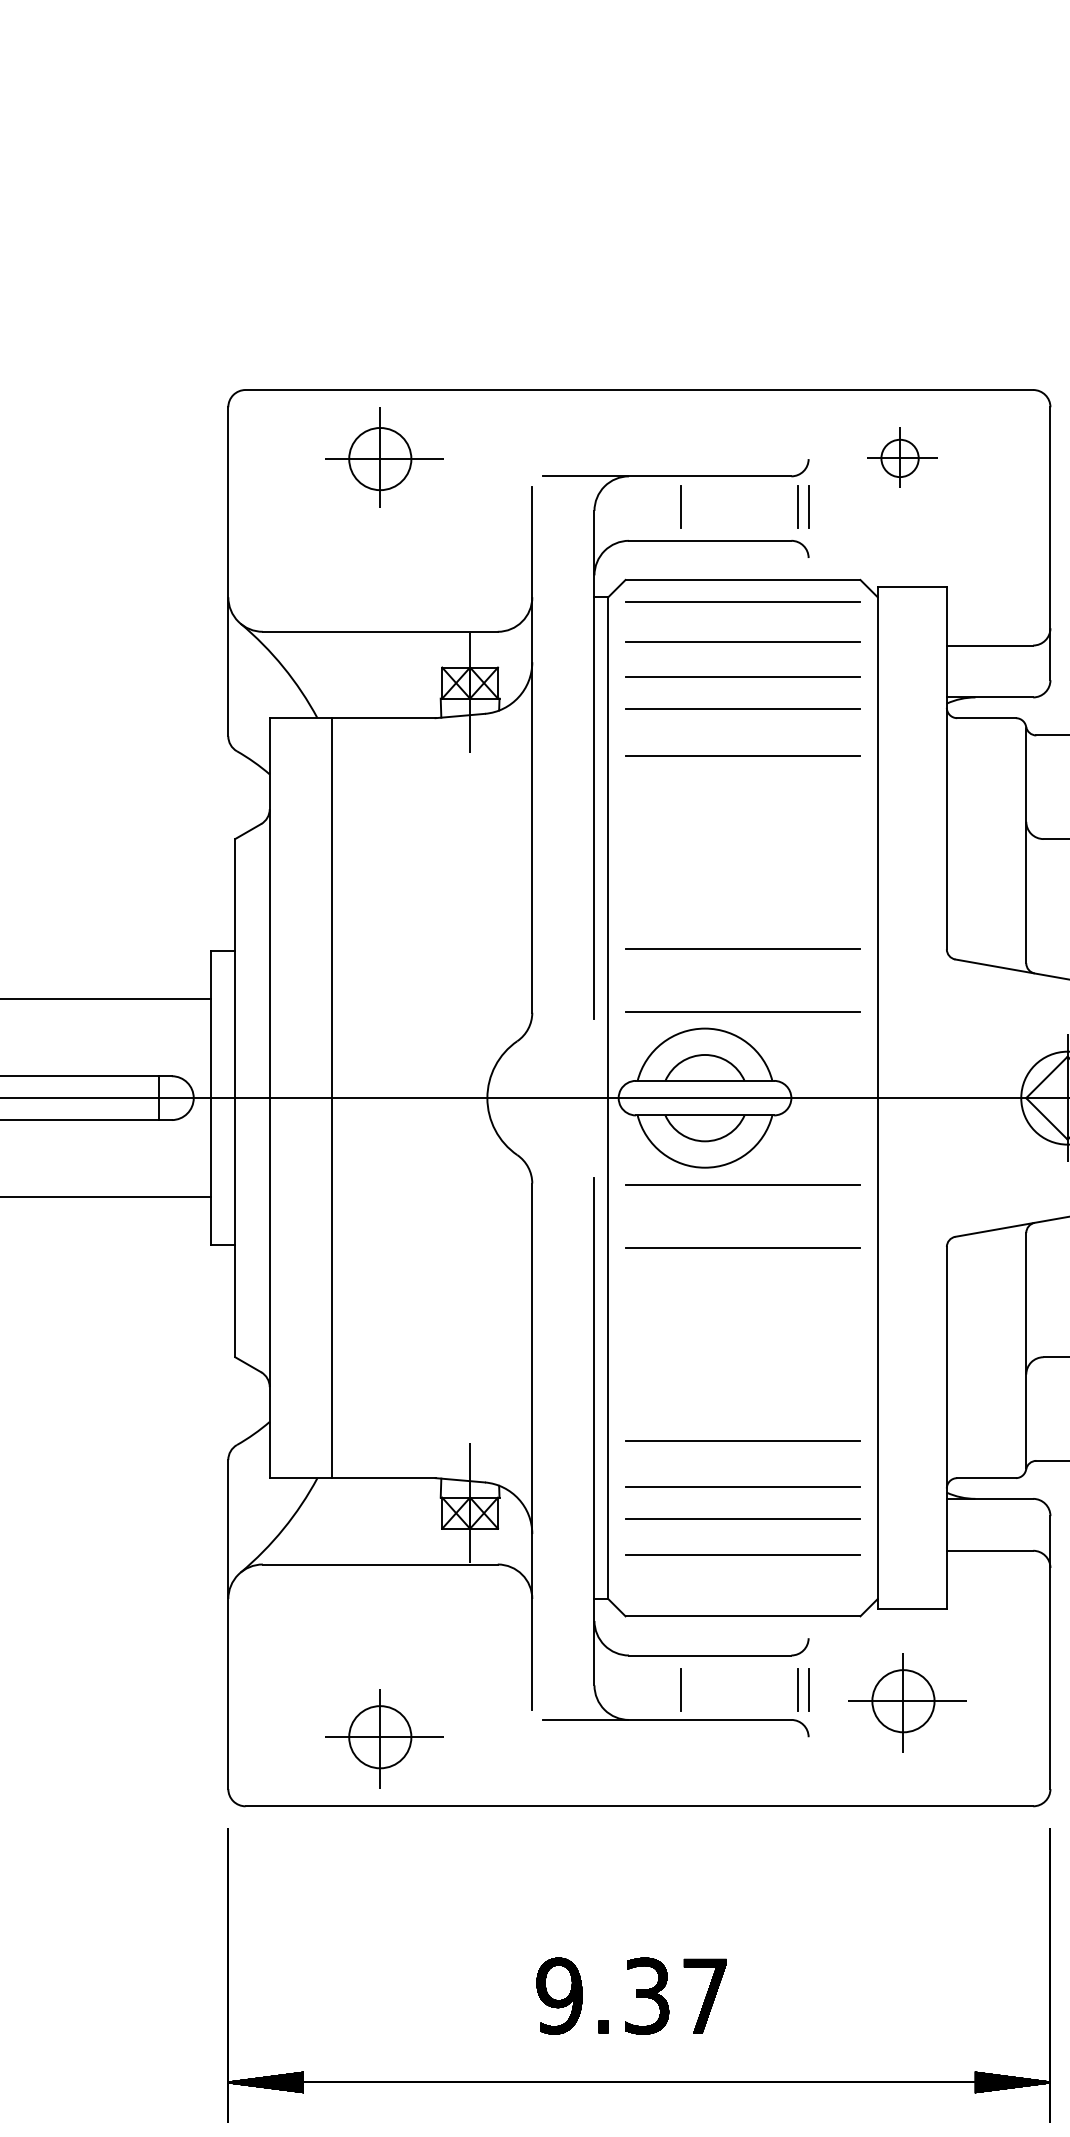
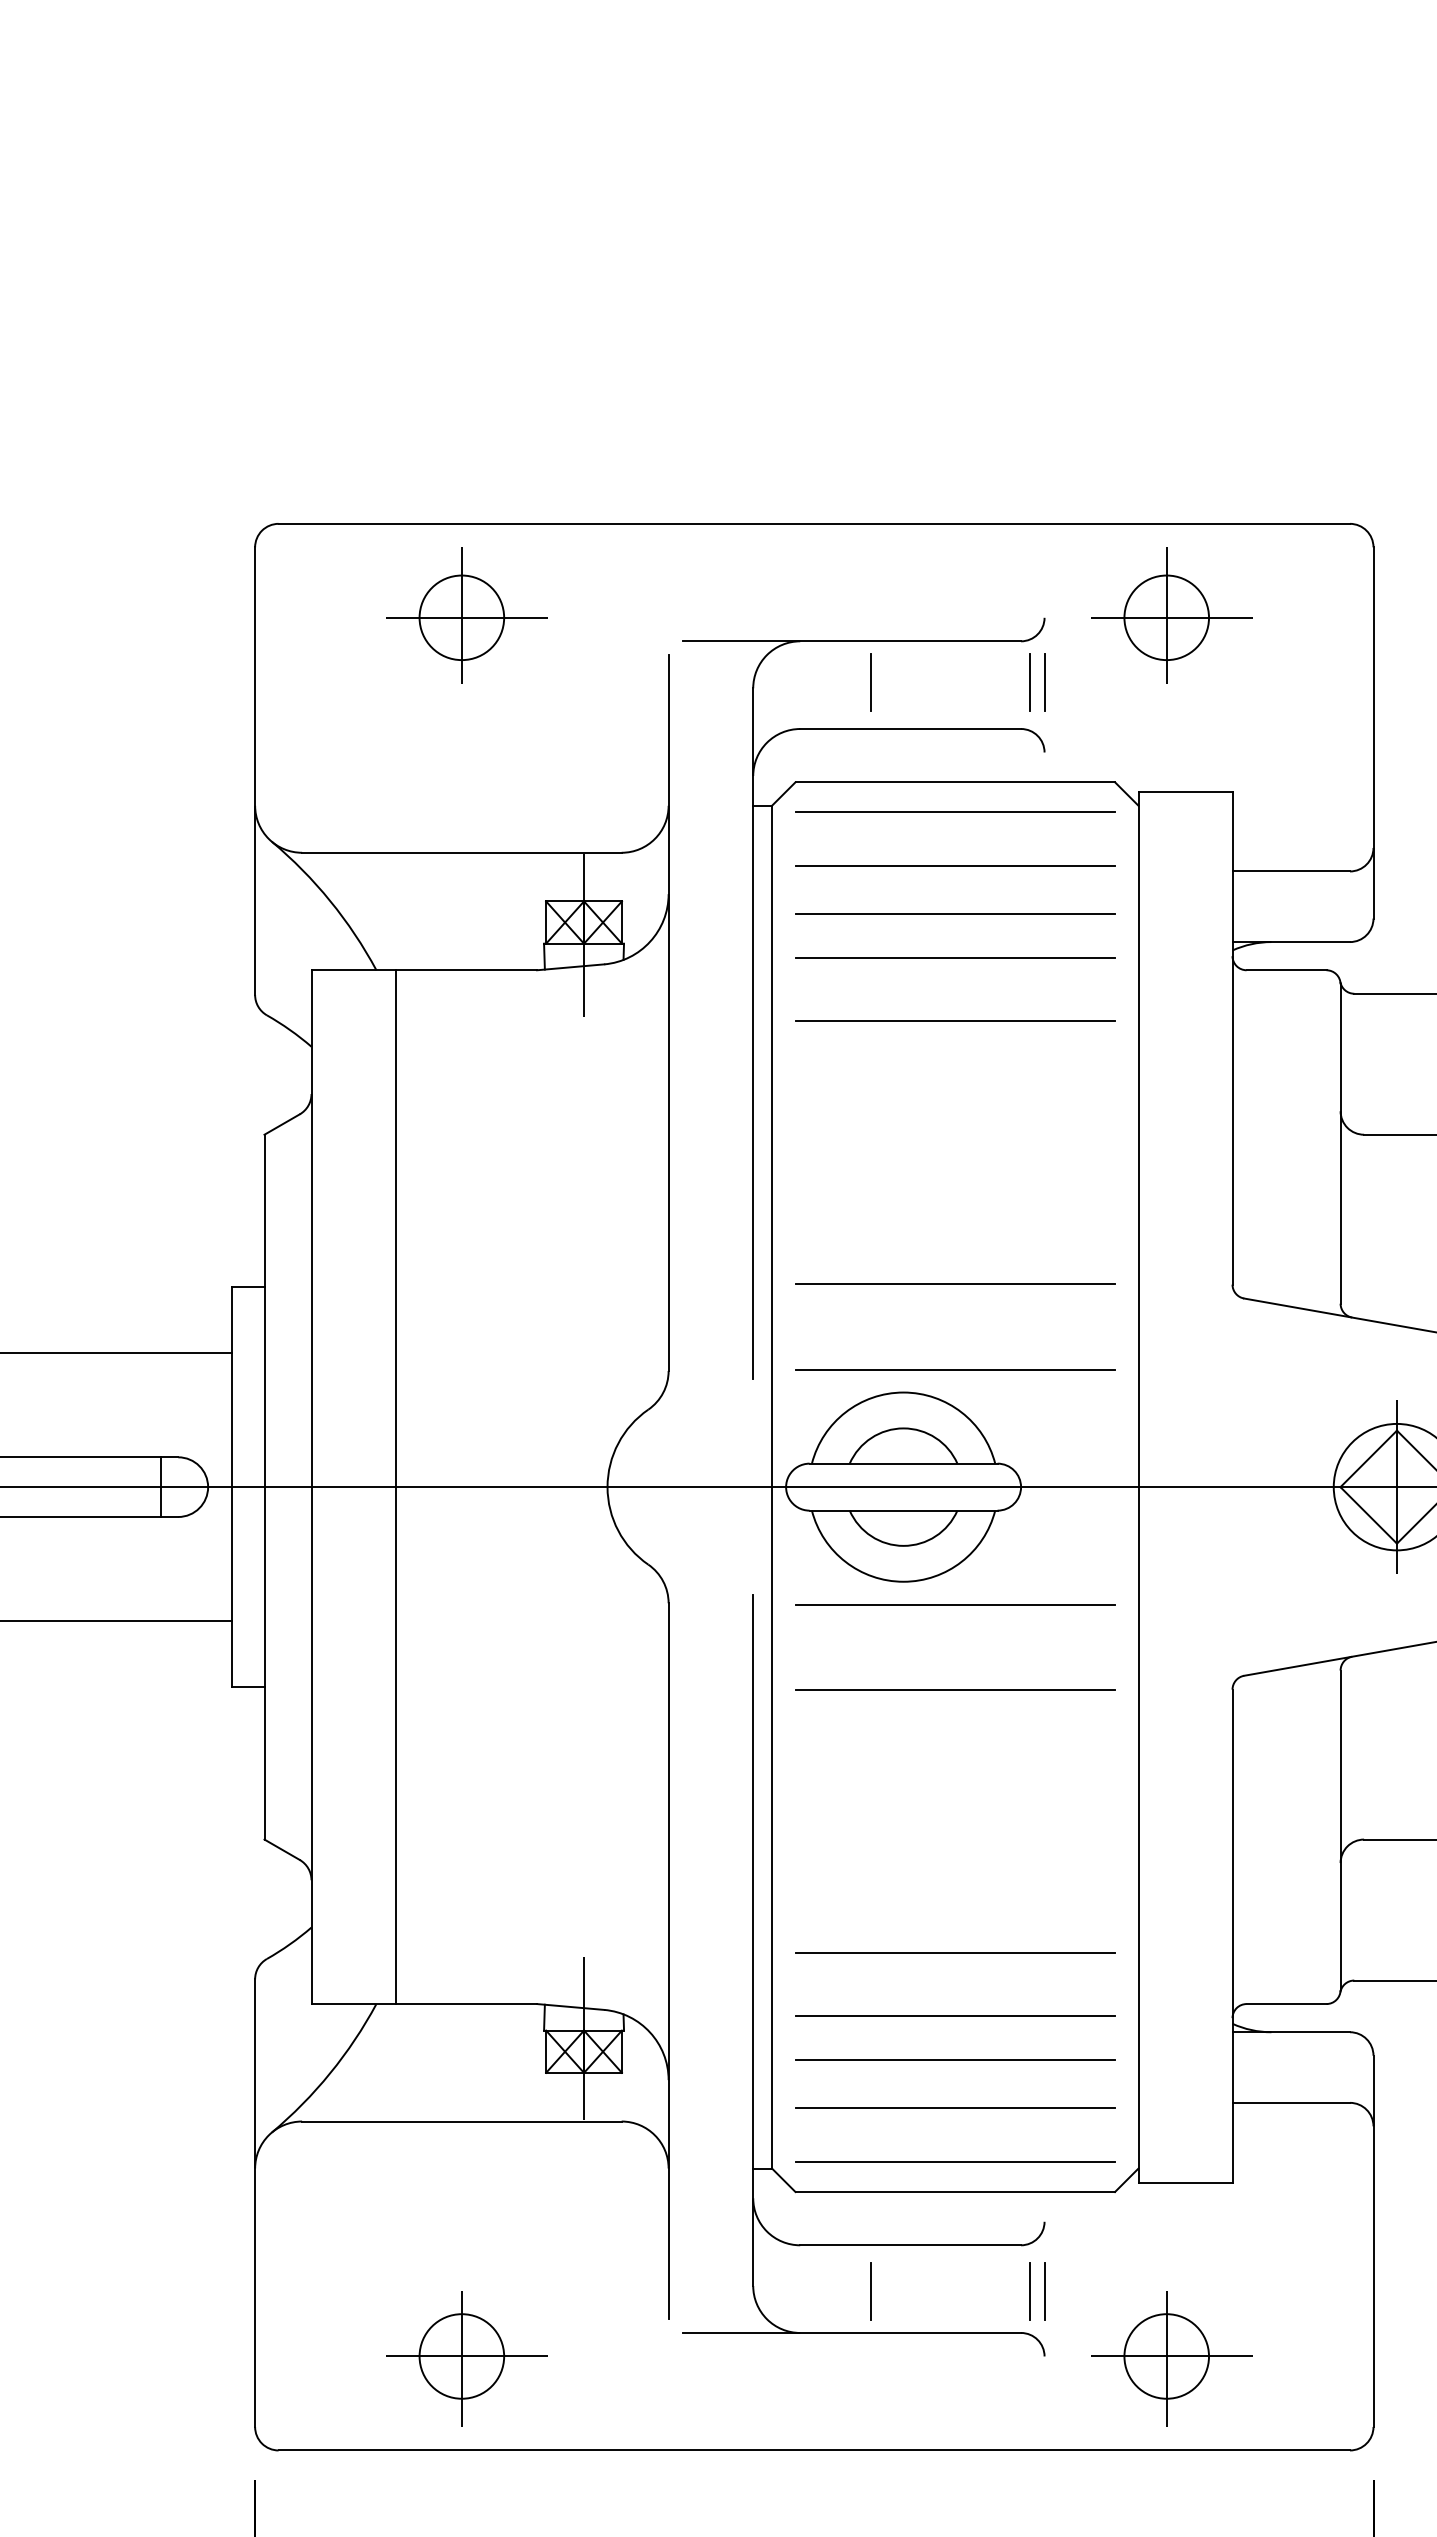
part: (902, 457) -> (1172, 615), size x1.67
line: (742, 1594) -> (954, 2162), added
part: (907, 1702) -> (1172, 2358), moved

